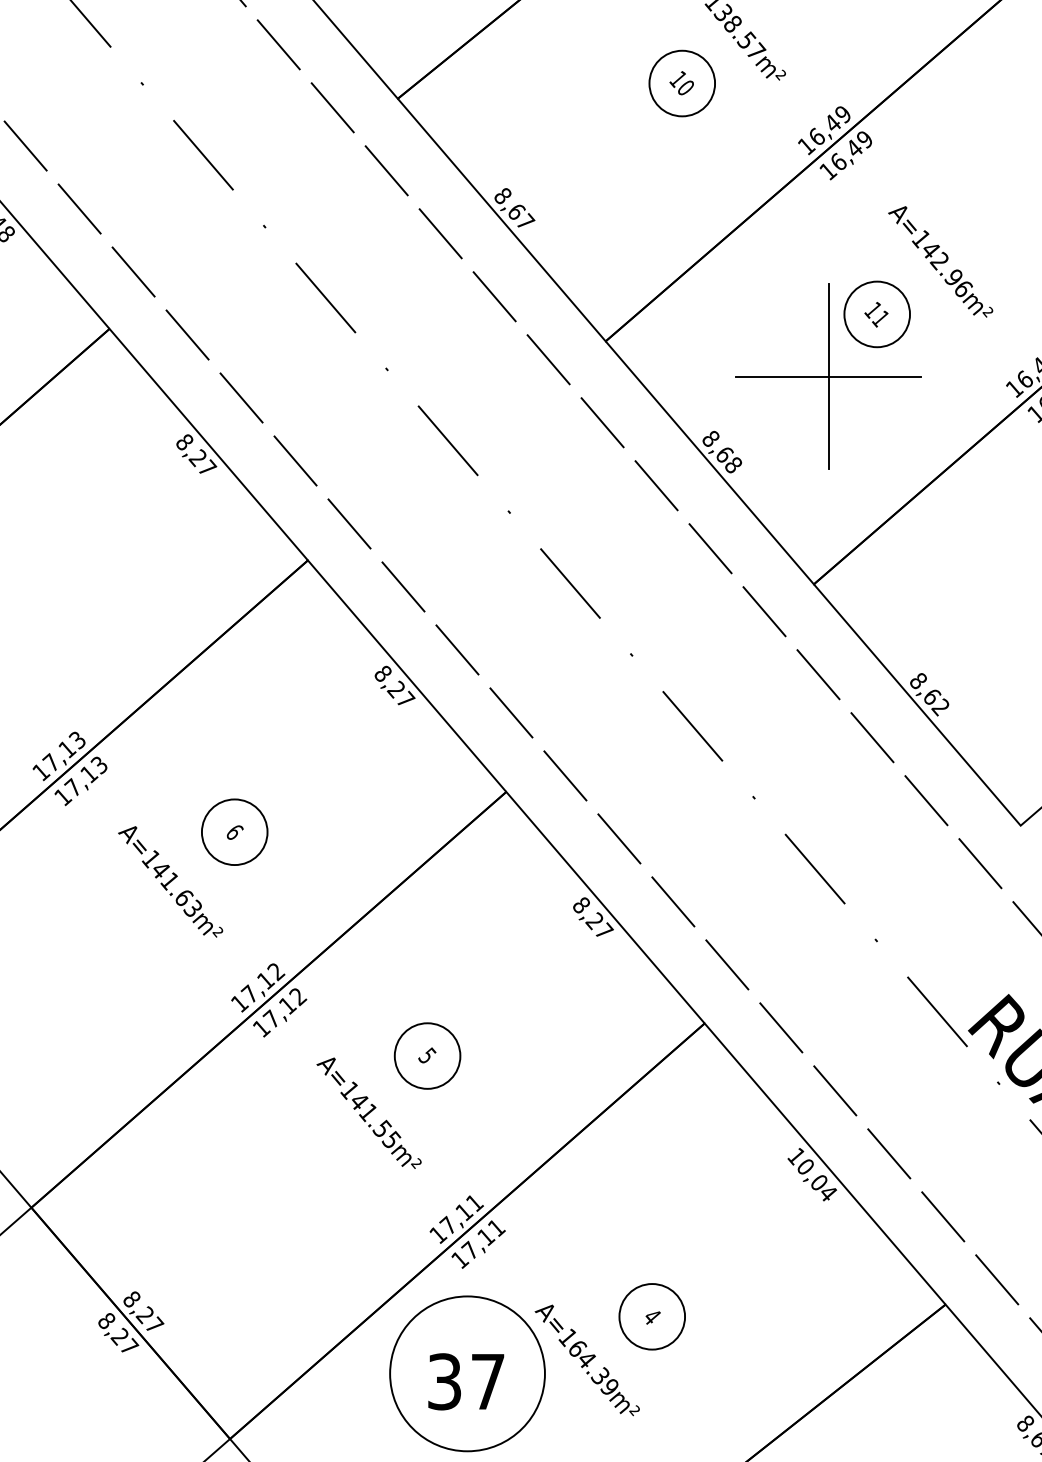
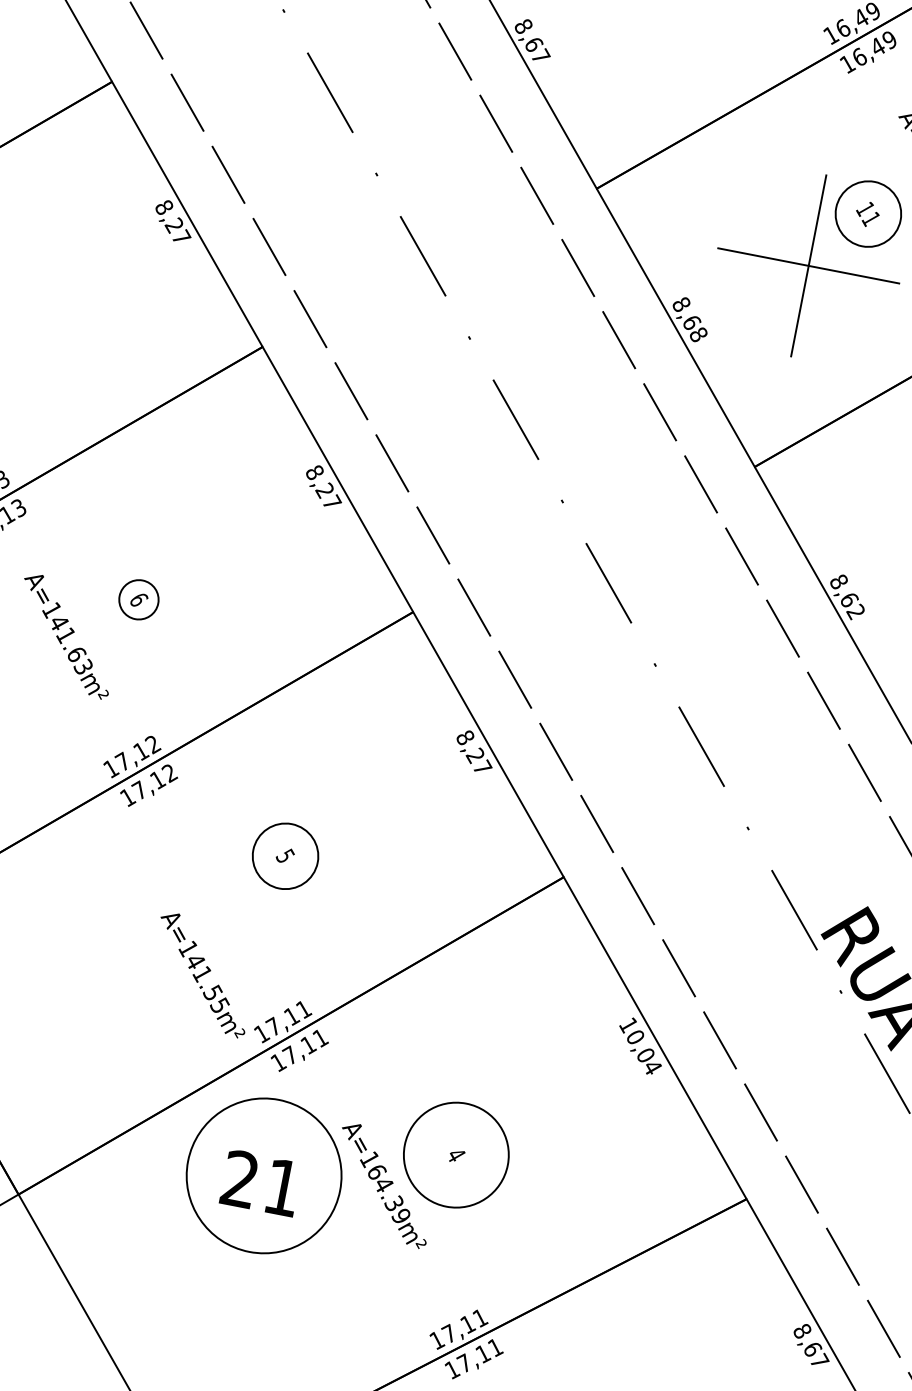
circle: (234, 832) -> (138, 600), size x0.6
text: (368, 1112) -> (202, 974), moved
circle: (652, 1316) -> (456, 1154), size x1.6
text: (466, 1381) -> (261, 1183), 37 -> 21

